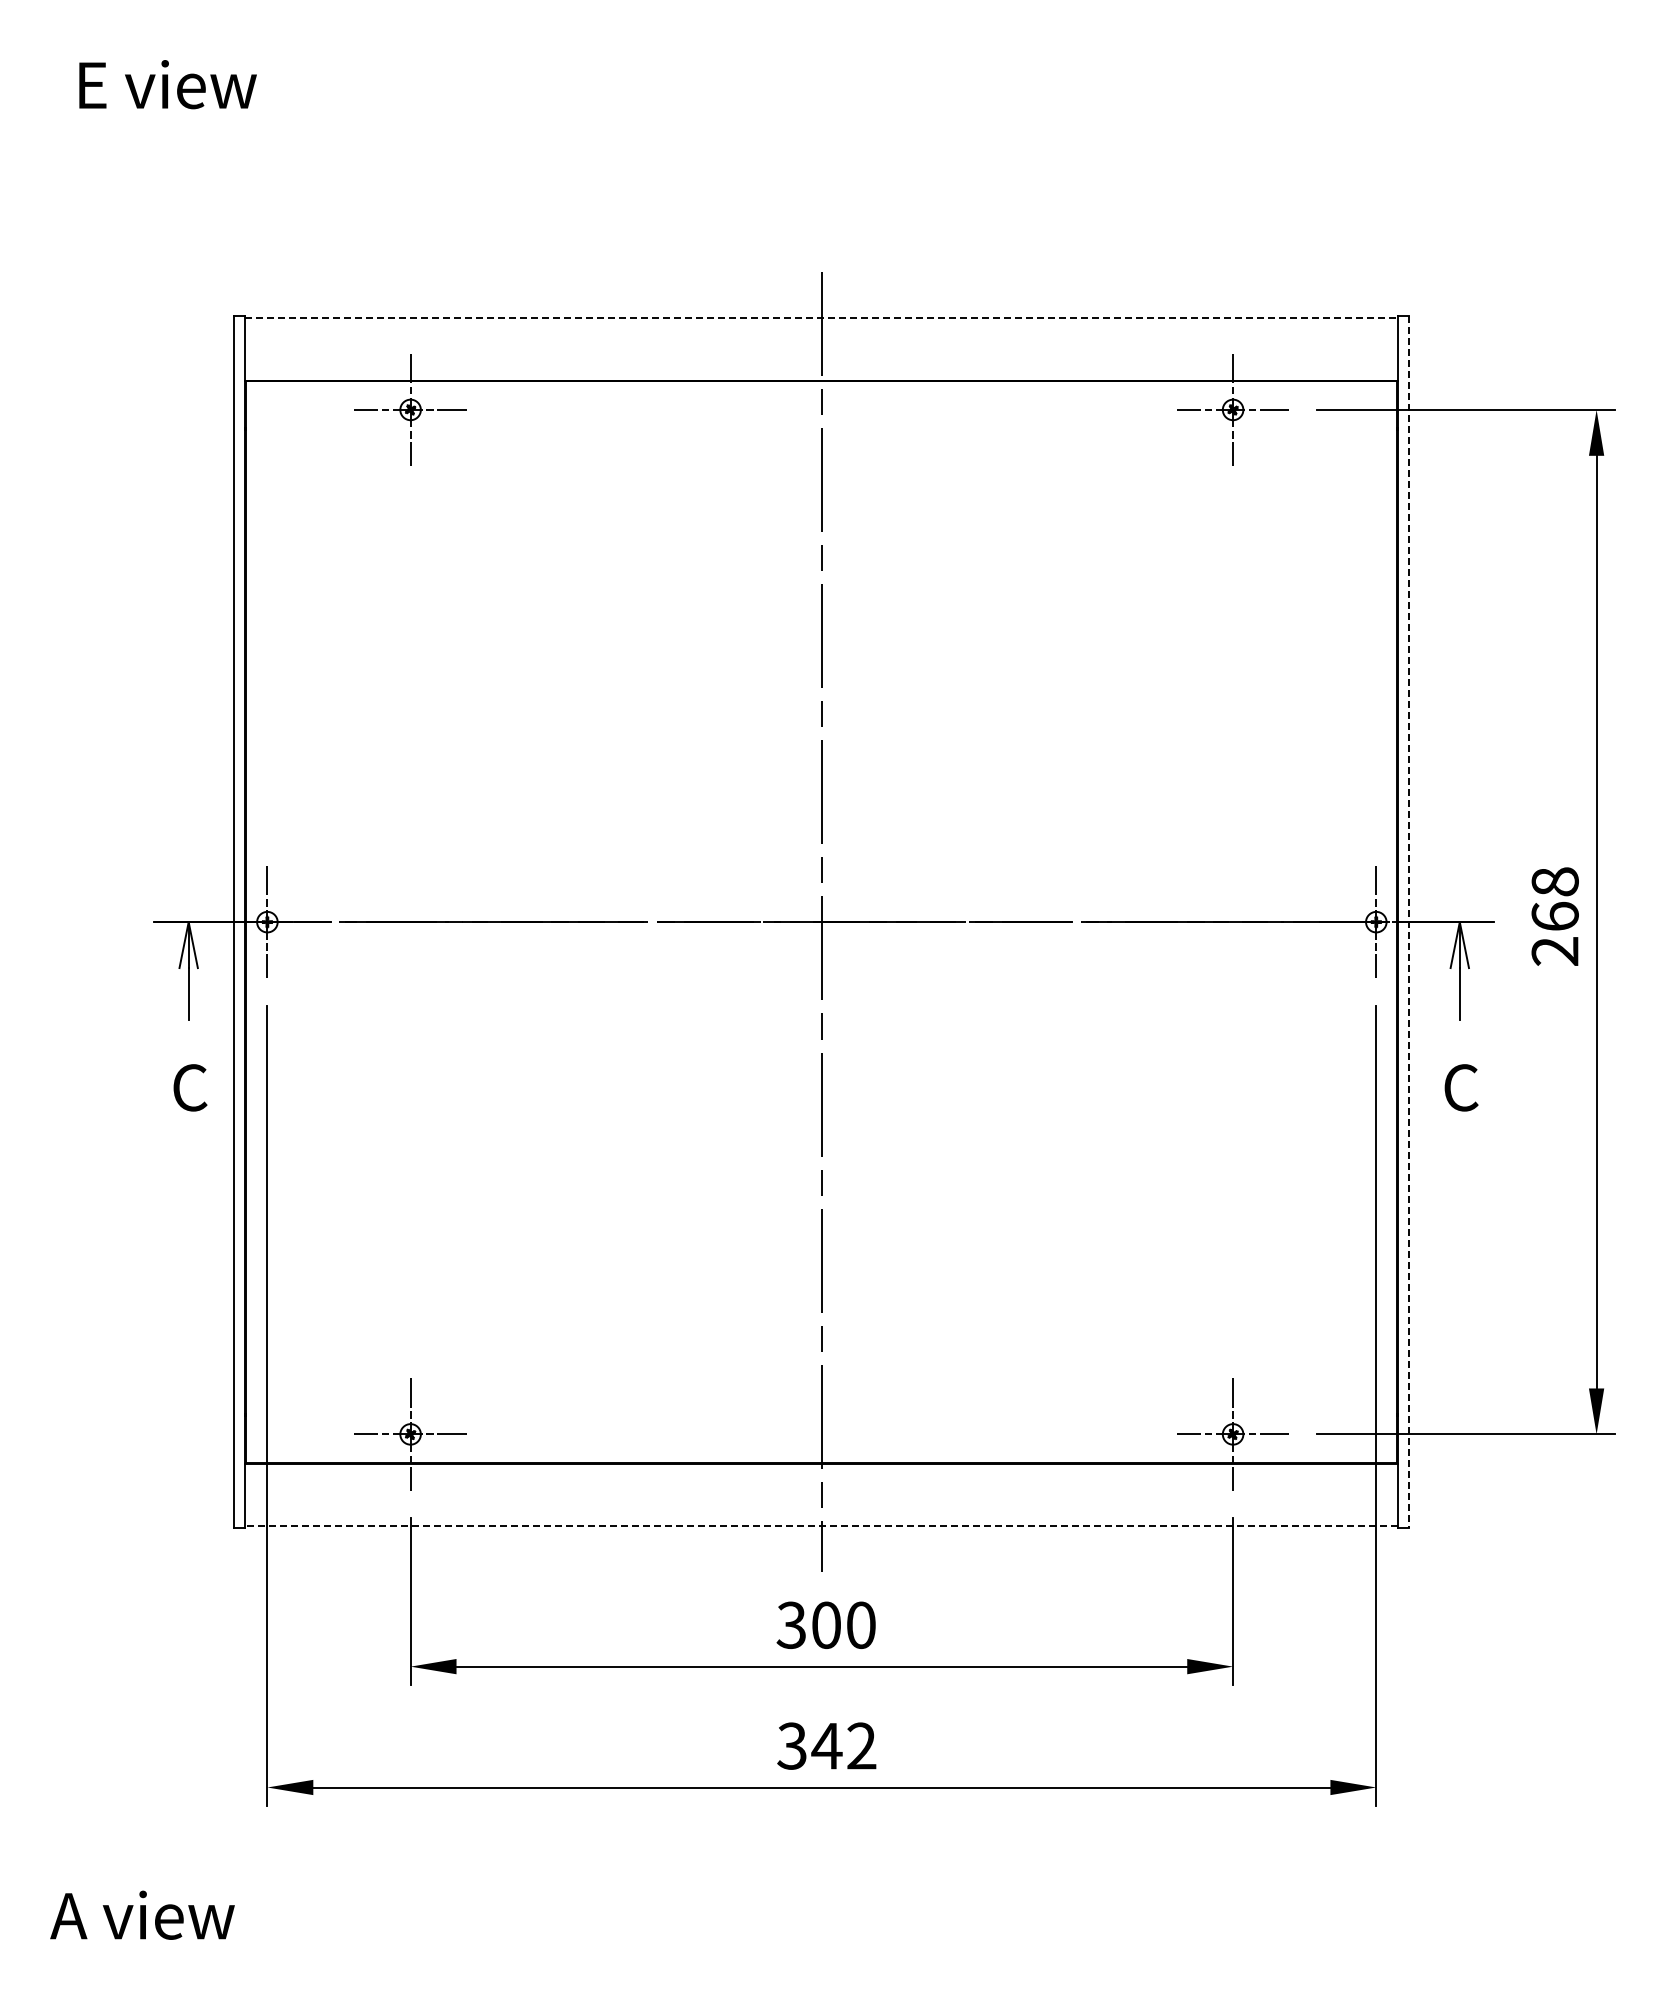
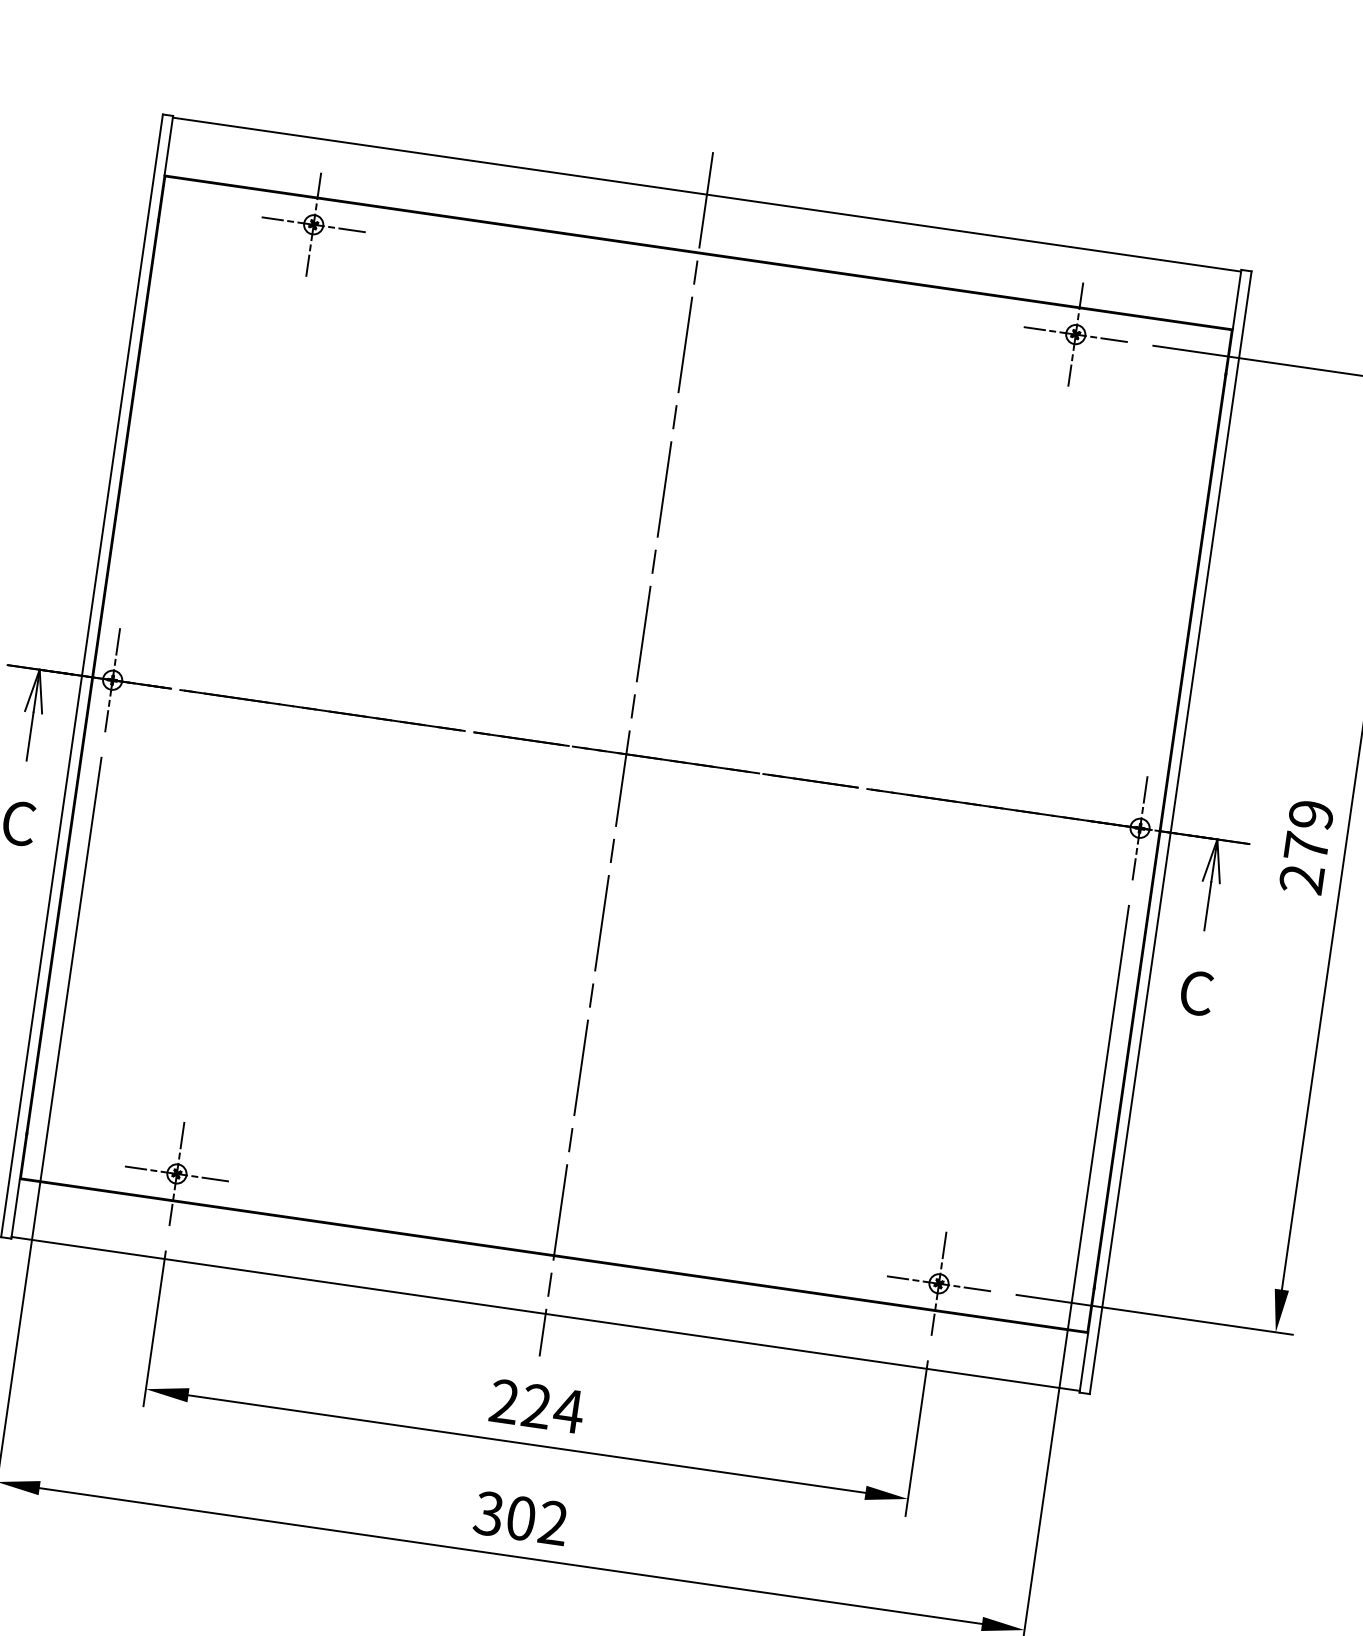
line: (822, 318) -> (707, 195), dashed -> solid
text: (1554, 898) -> (1308, 830), 268 -> 279
line: (1409, 922) -> (1170, 833), dashed -> solid
line: (821, 1526) -> (545, 1314), dashed -> solid
text: (826, 1625) -> (536, 1406), 300 -> 224
text: (826, 1745) -> (520, 1517), 342 -> 302

